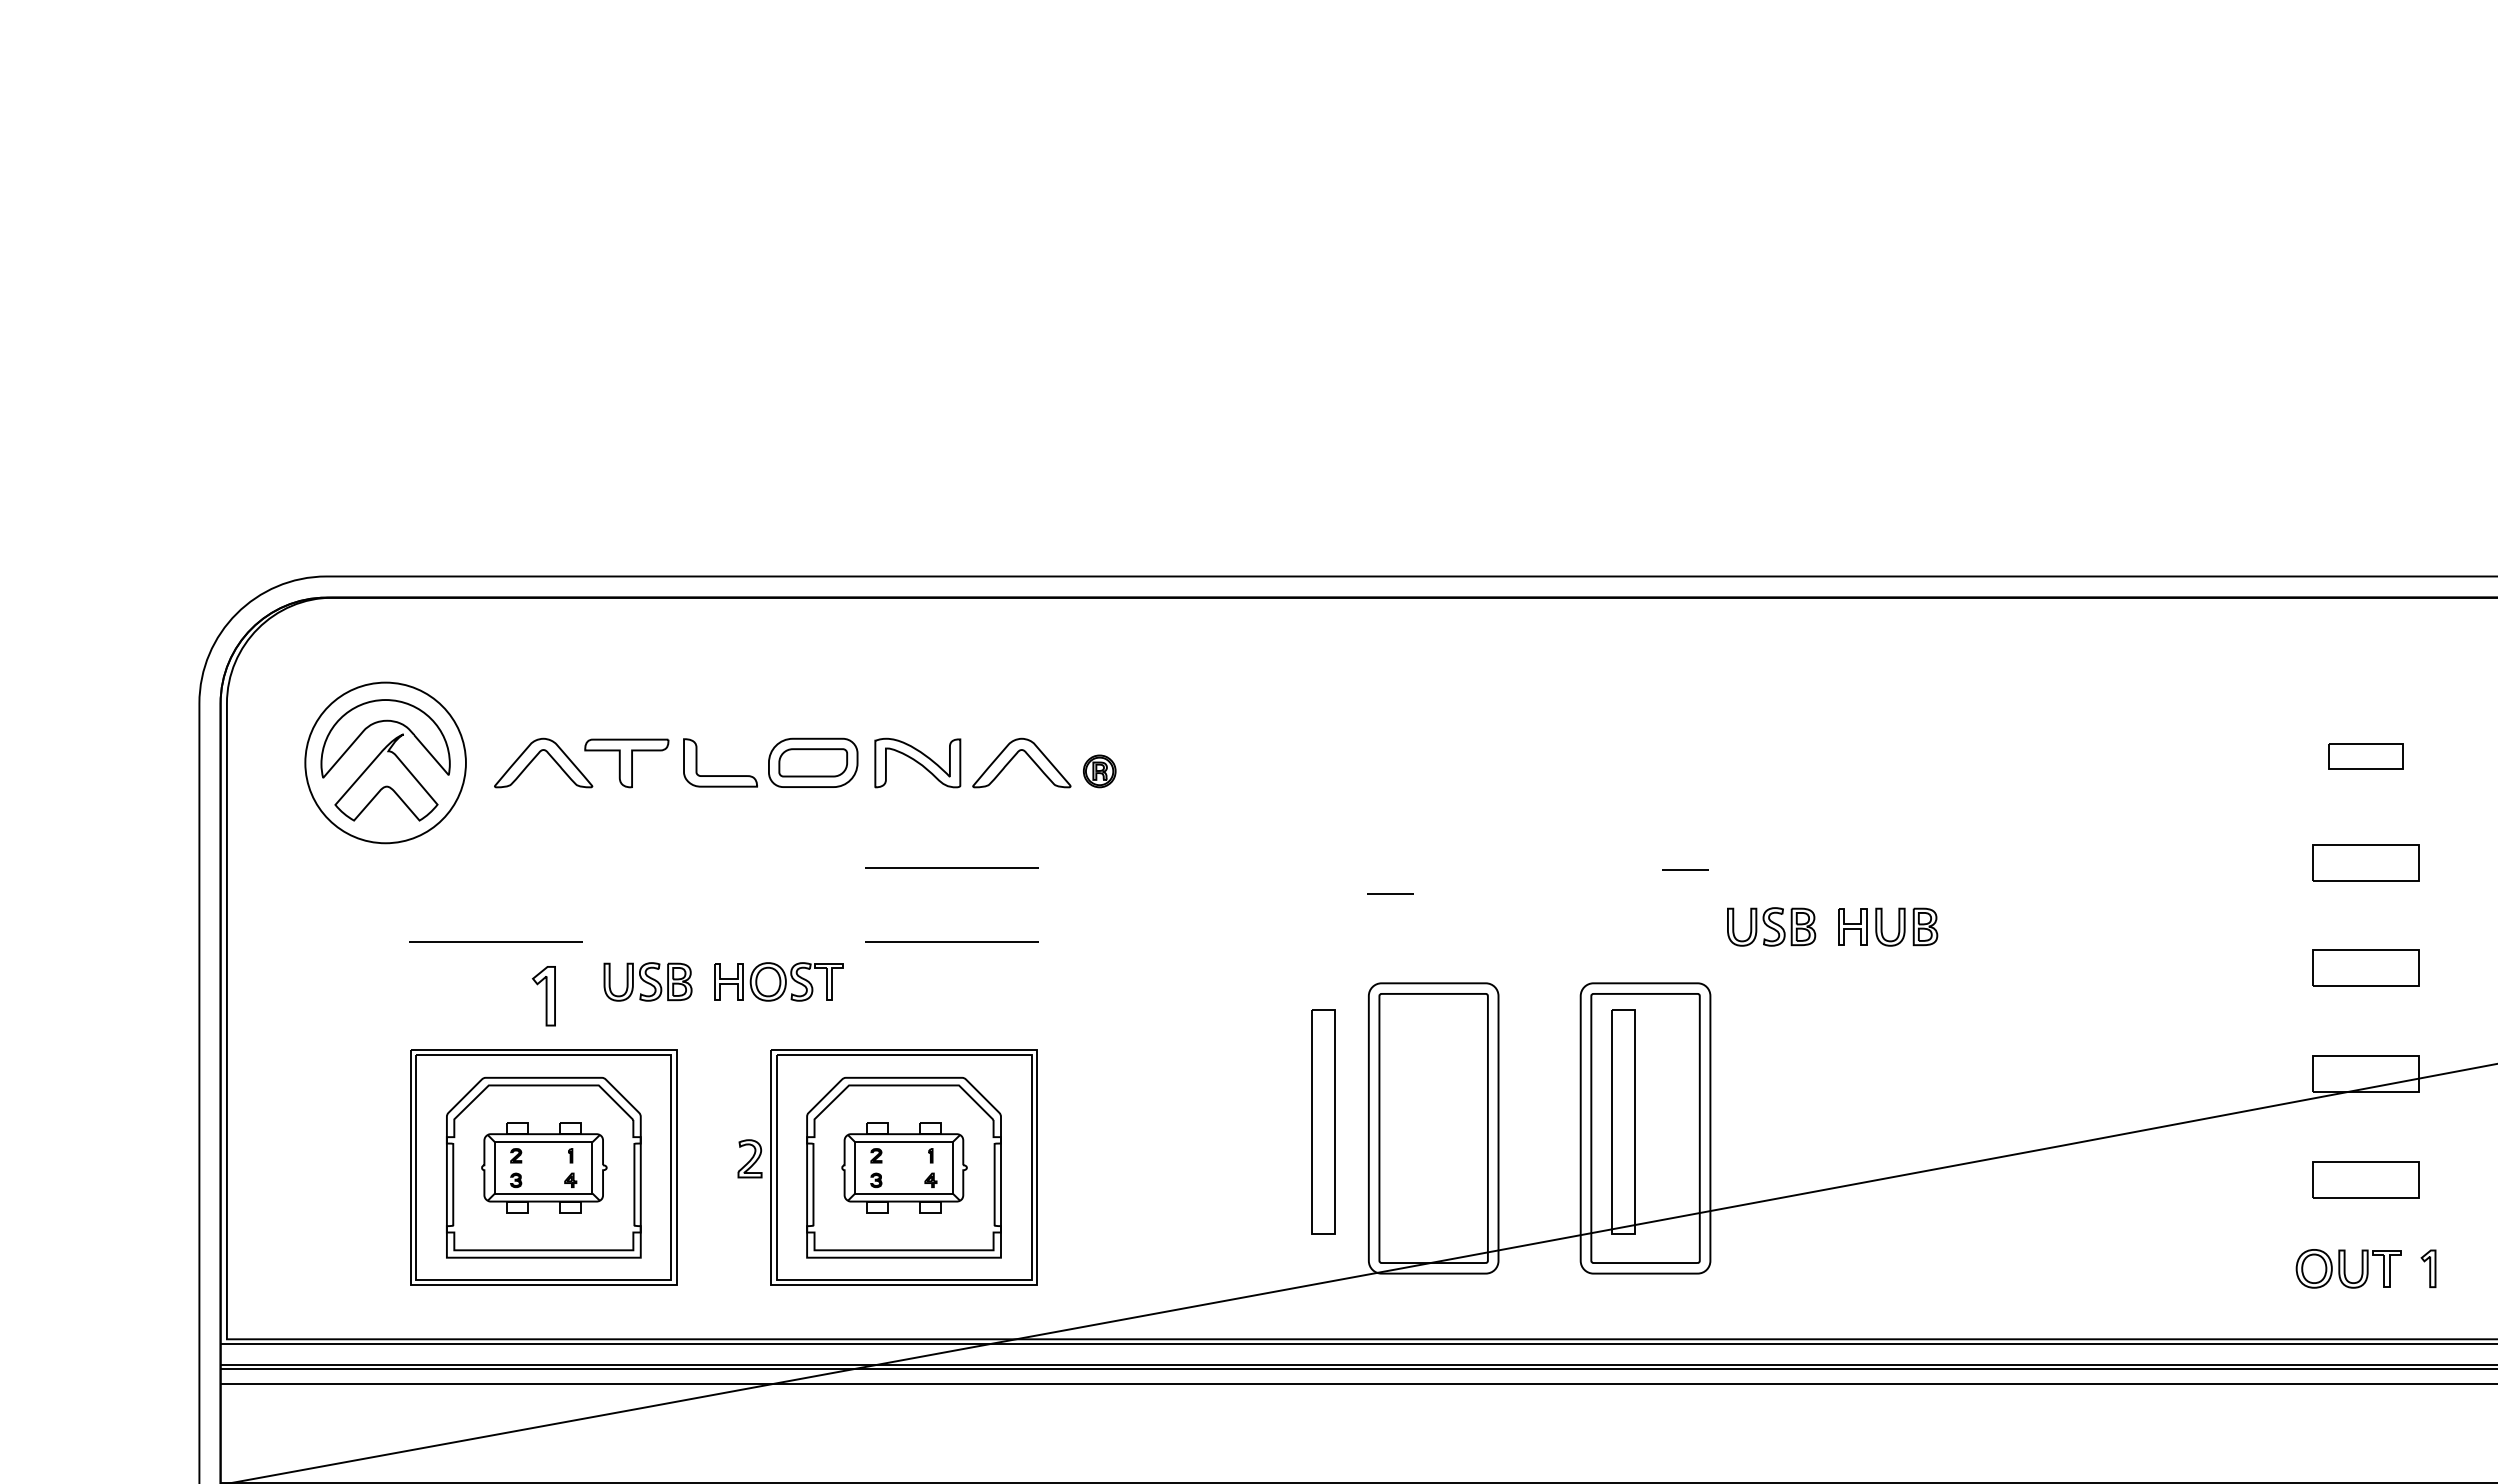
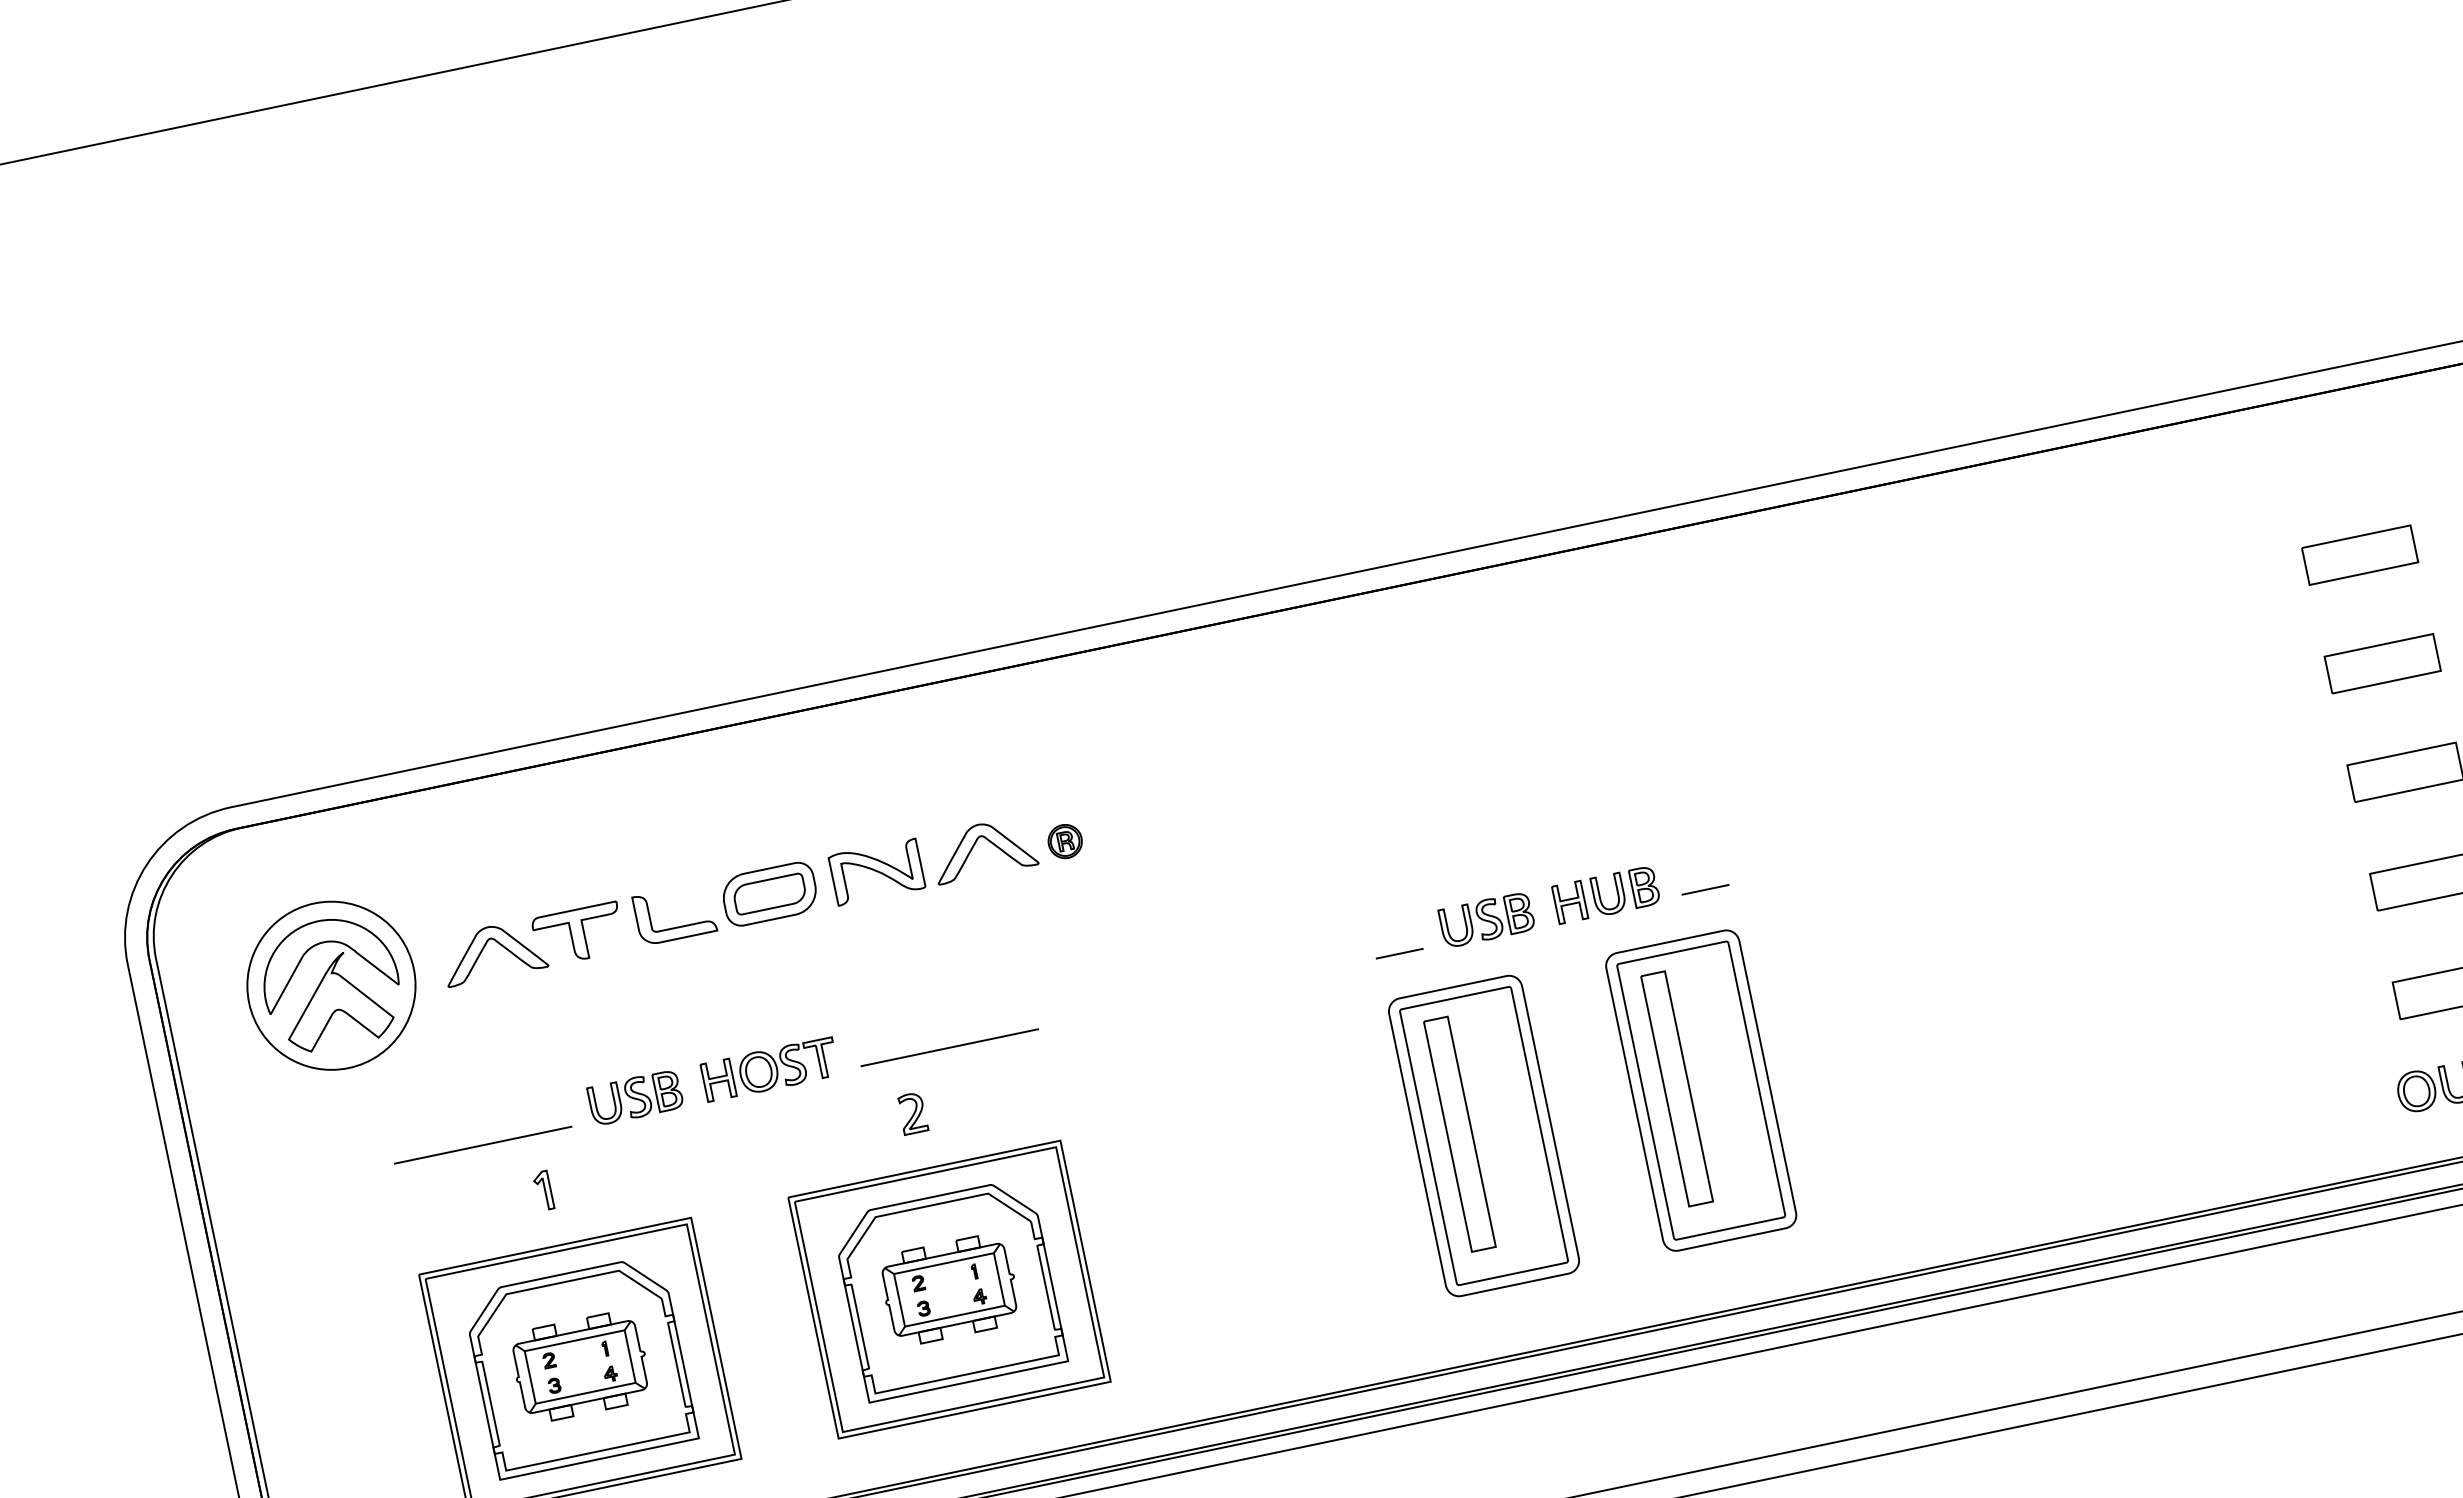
part: (2365, 756) -> (2359, 555), size x1.43
line: (951, 867) -> (933, 971), removed
line: (1685, 869) -> (1705, 889), moved
line: (1390, 893) -> (1399, 953), moved
part: (1832, 926) -> (1549, 906), moved
part: (723, 981) -> (712, 1081), moved
part: (543, 995) -> (543, 1190), size x0.62
part: (1323, 1121) -> (1459, 1133), moved
part: (749, 1158) -> (912, 1113), moved

